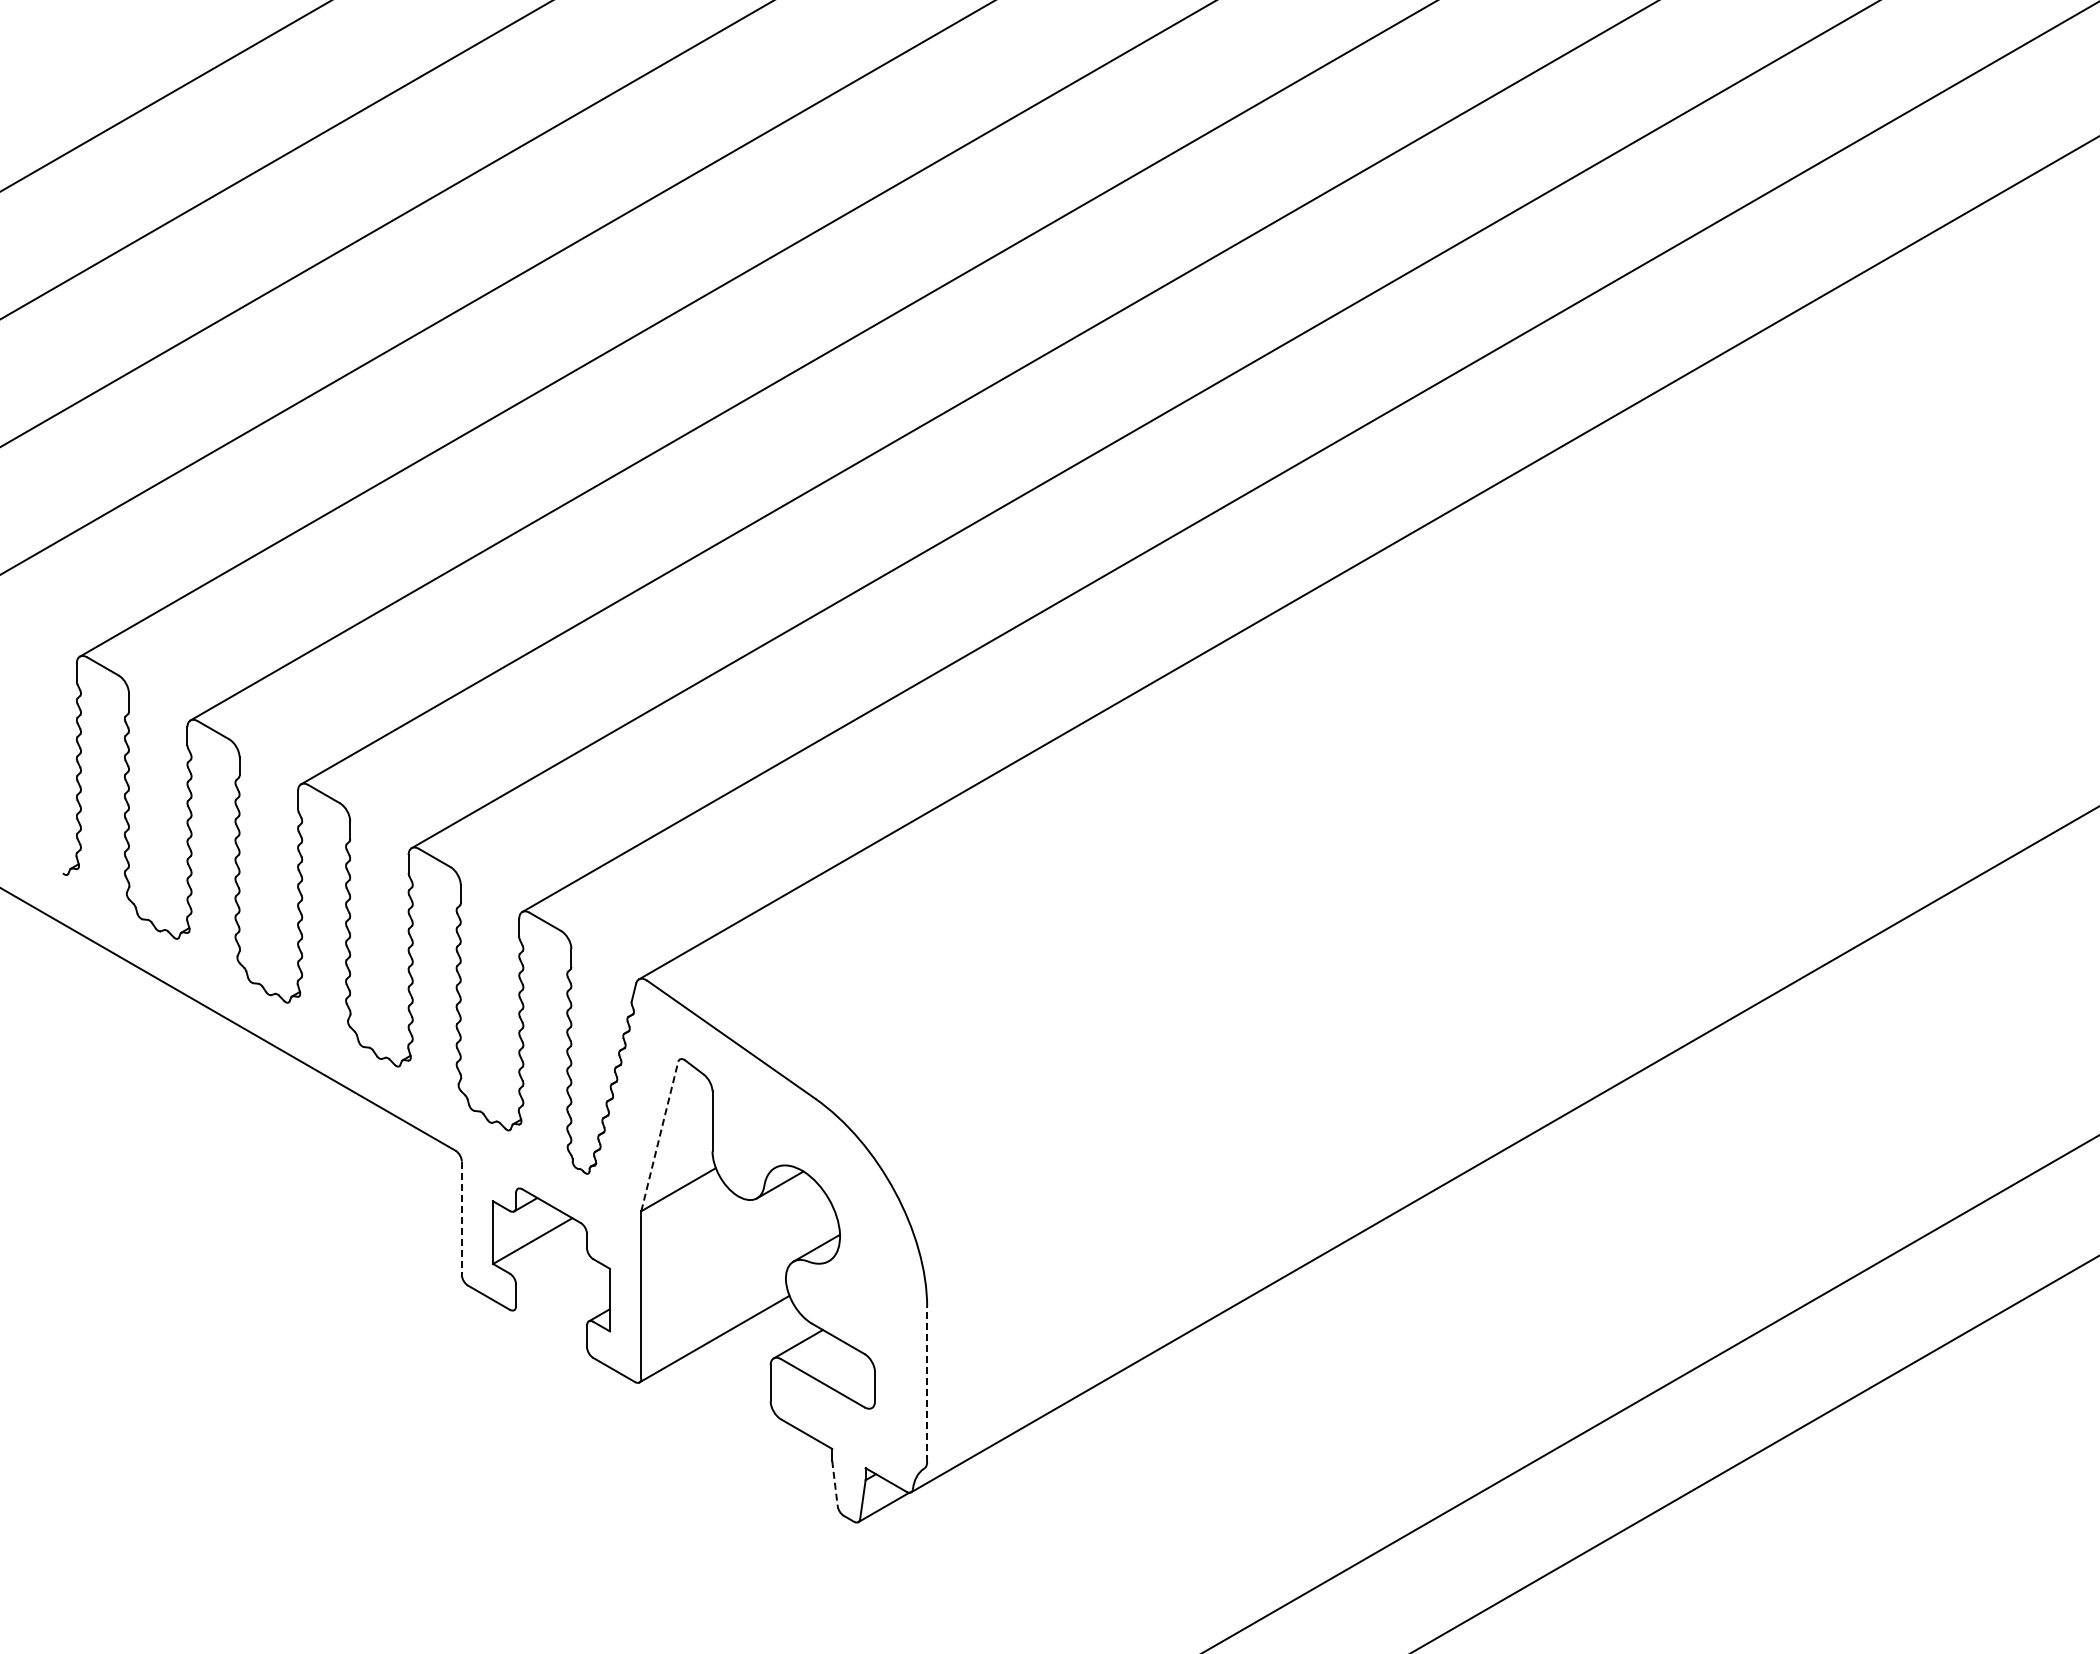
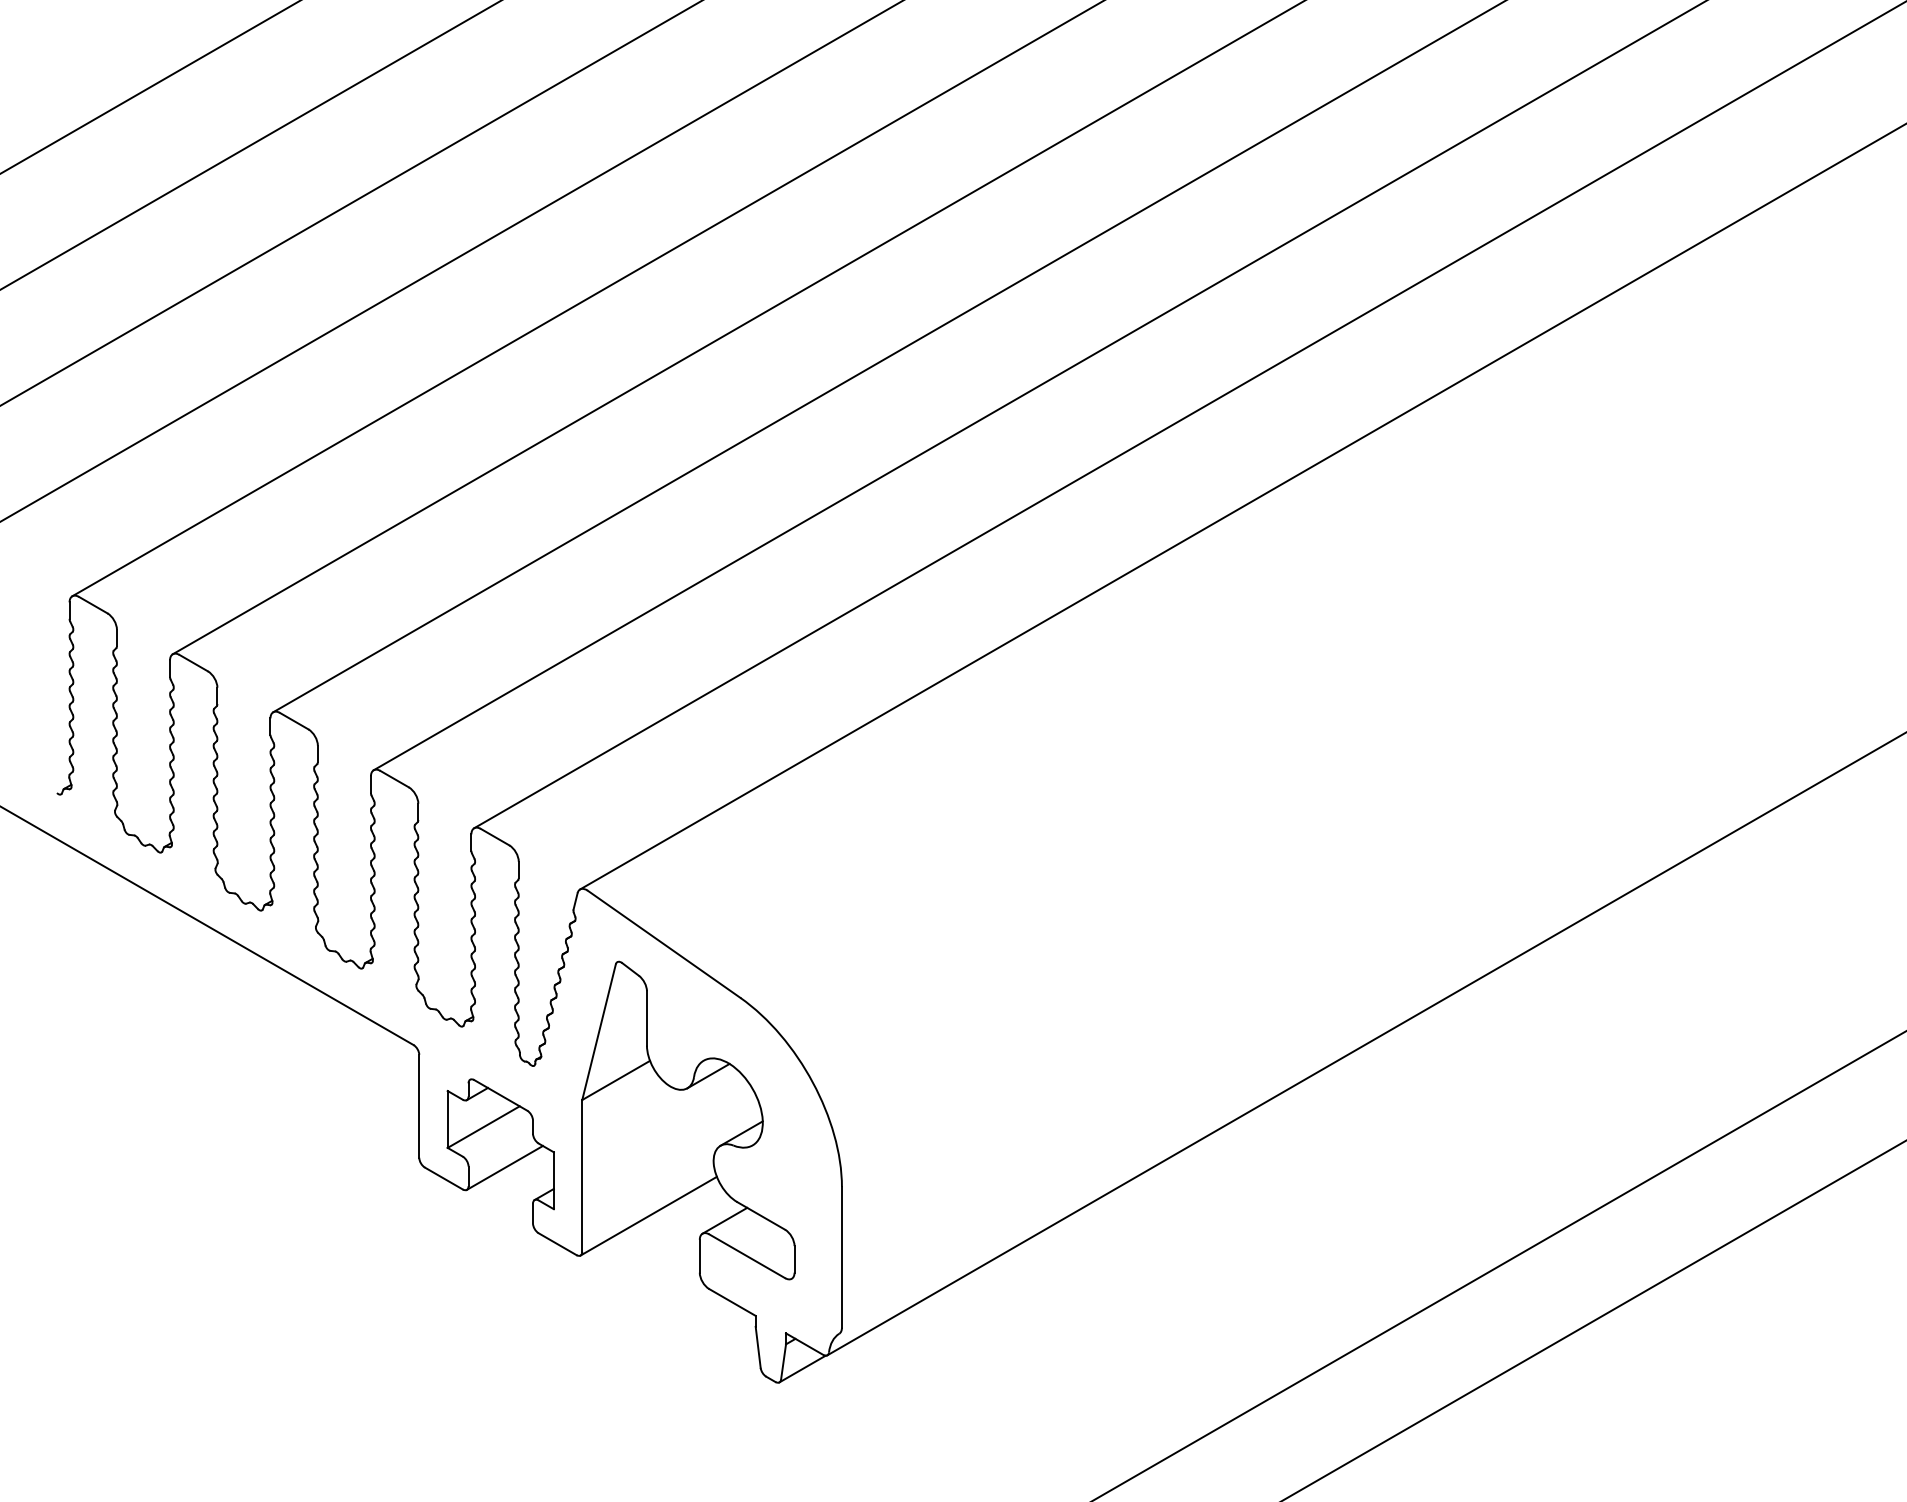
line: (659, 1136) -> (598, 1032), dashed -> solid
line: (461, 1218) -> (418, 1106), dashed -> solid
line: (555, 1285) -> (504, 1167), added
line: (927, 1384) -> (842, 1257), dashed -> solid
line: (834, 1483) -> (757, 1347), dashed -> solid

